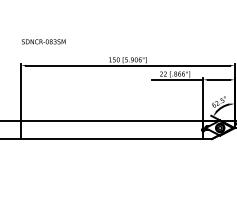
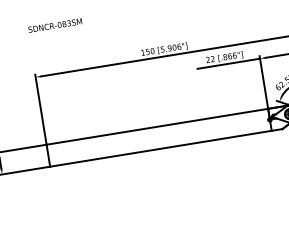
text: (43, 41) -> (54, 25), moved

